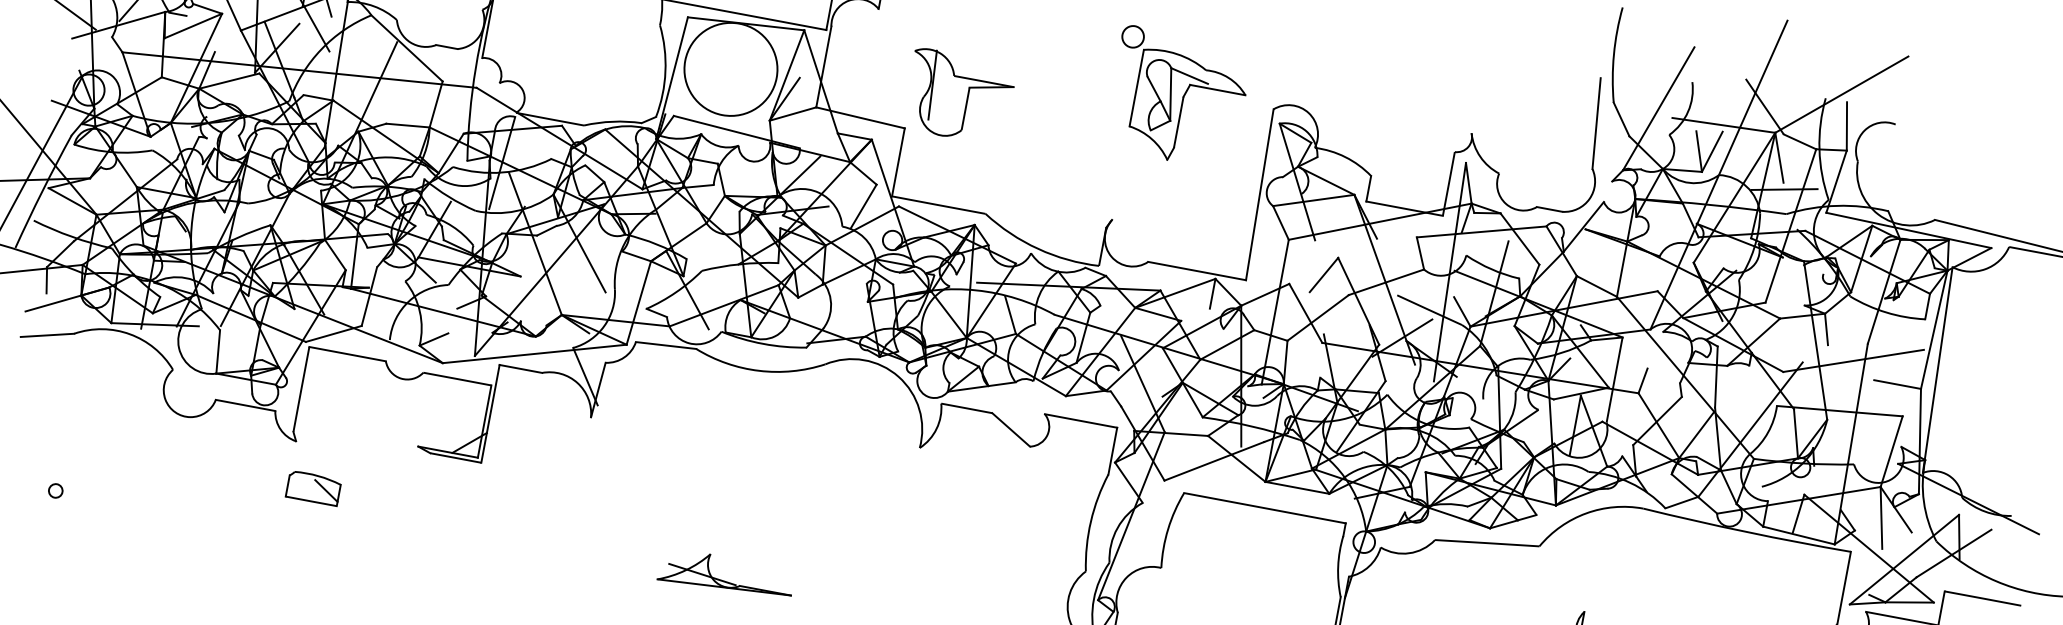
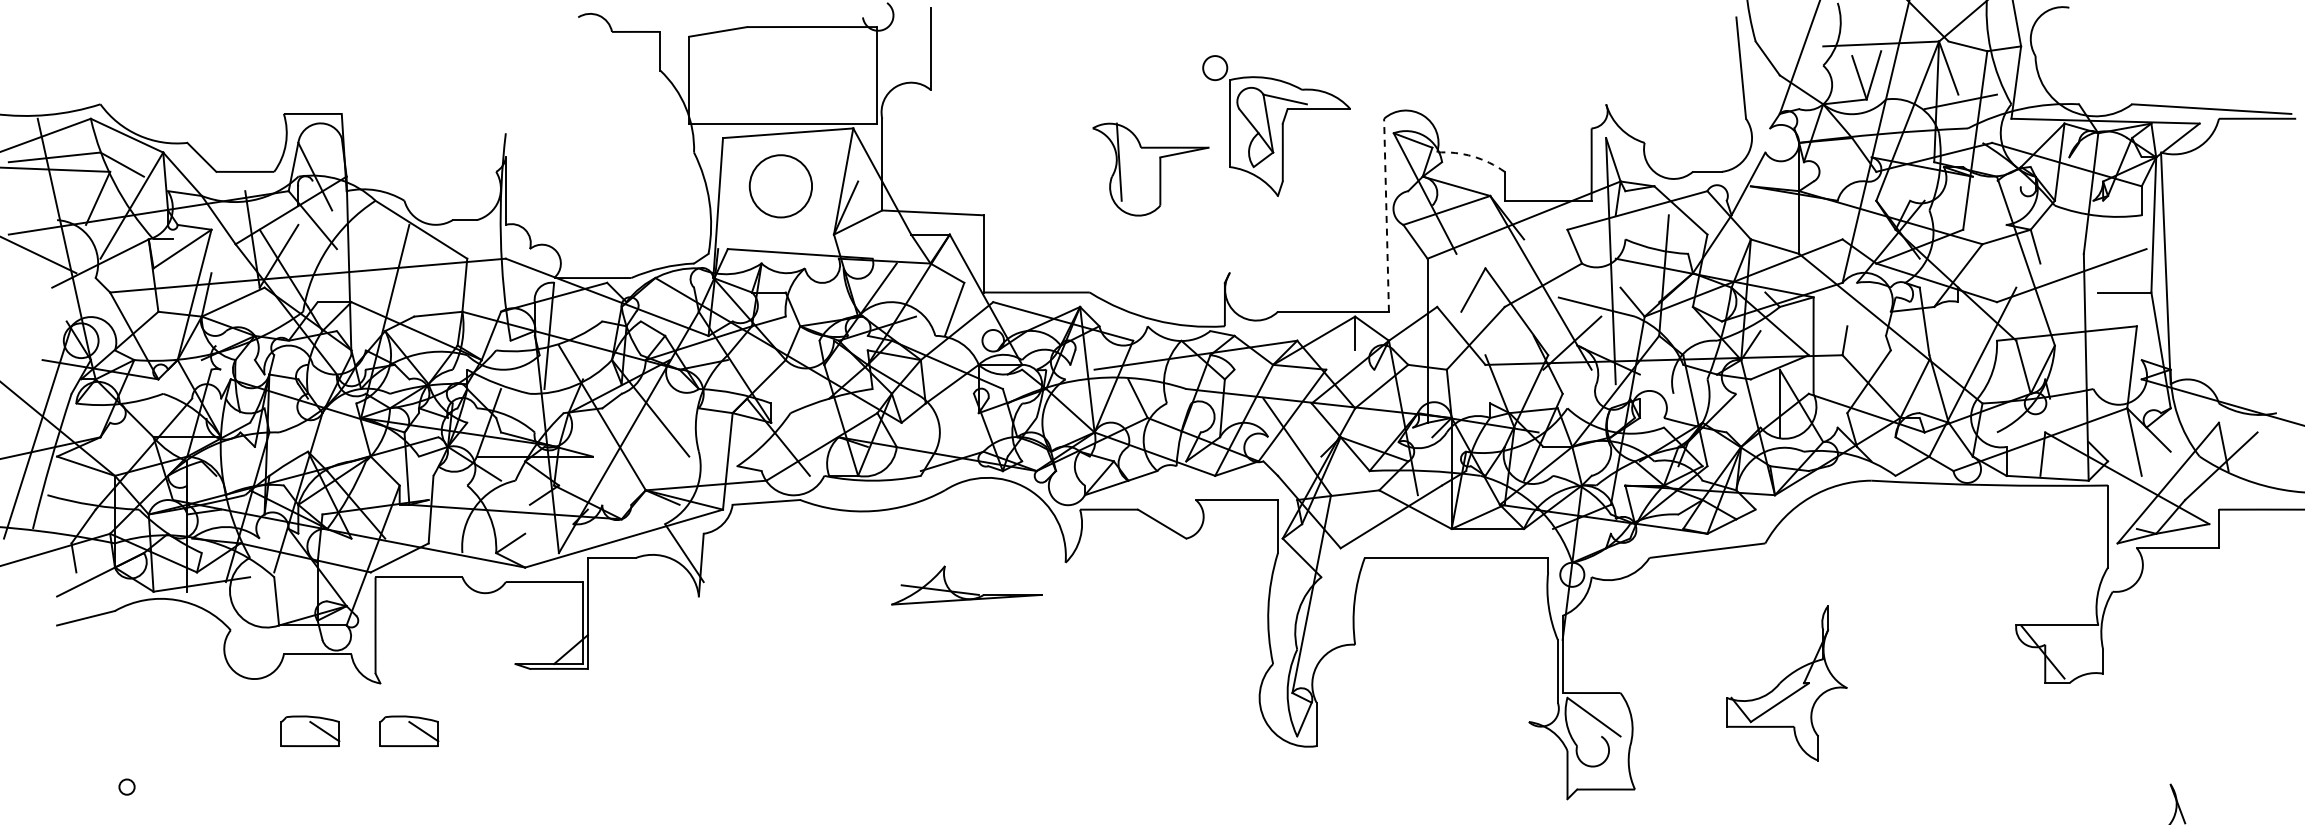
circle: (730, 69) -> (780, 186), size x0.6
part: (958, 96) -> (1150, 169), moved
arc: (1345, 157) -> (1472, 156), solid -> dashed
line: (1259, 194) -> (1386, 215), solid -> dashed
part: (226, 471) -> (310, 730), added
part: (725, 580) -> (966, 592), moved

